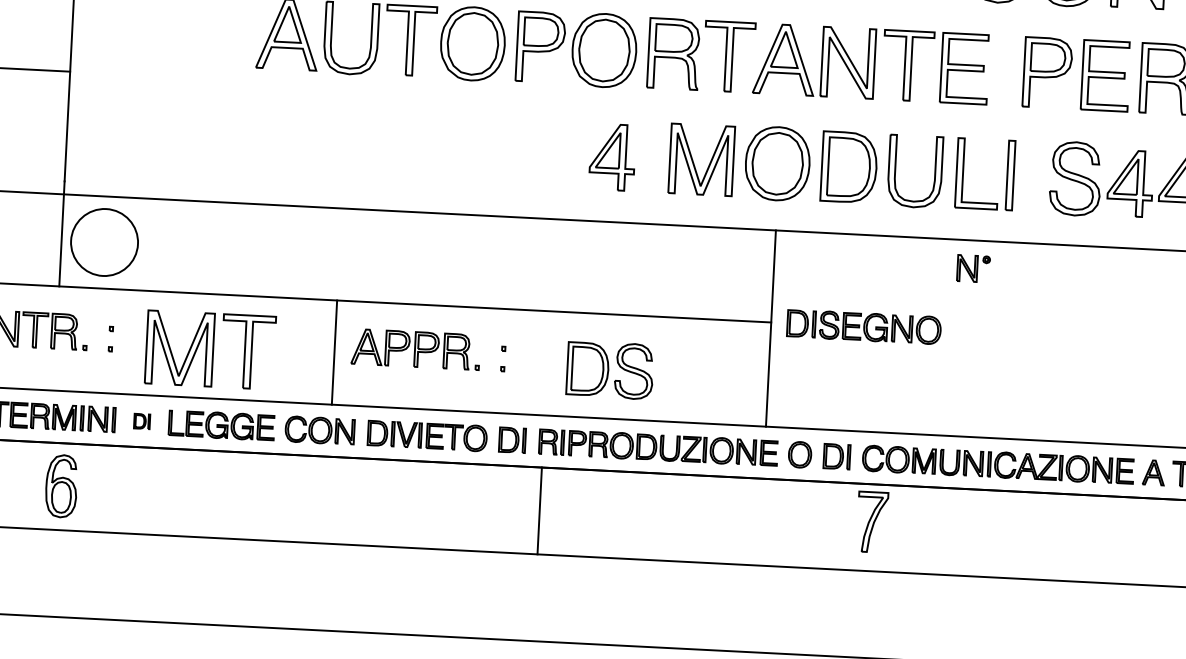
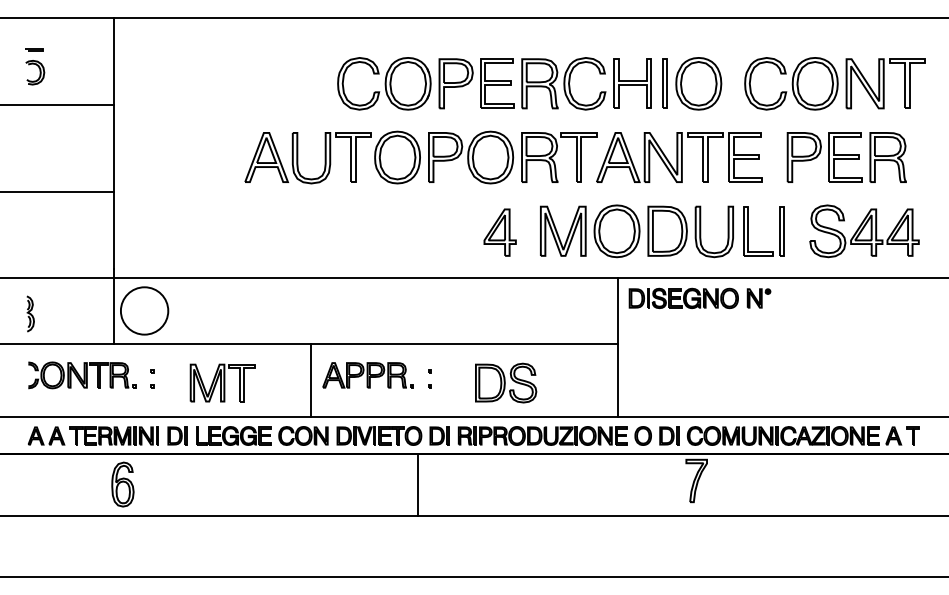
part: (863, 327) -> (683, 298), moved
part: (209, 349) -> (222, 382), size x0.71
part: (142, 420) -> (177, 435), size x1.67
line: (539, 510) -> (418, 484), moved

